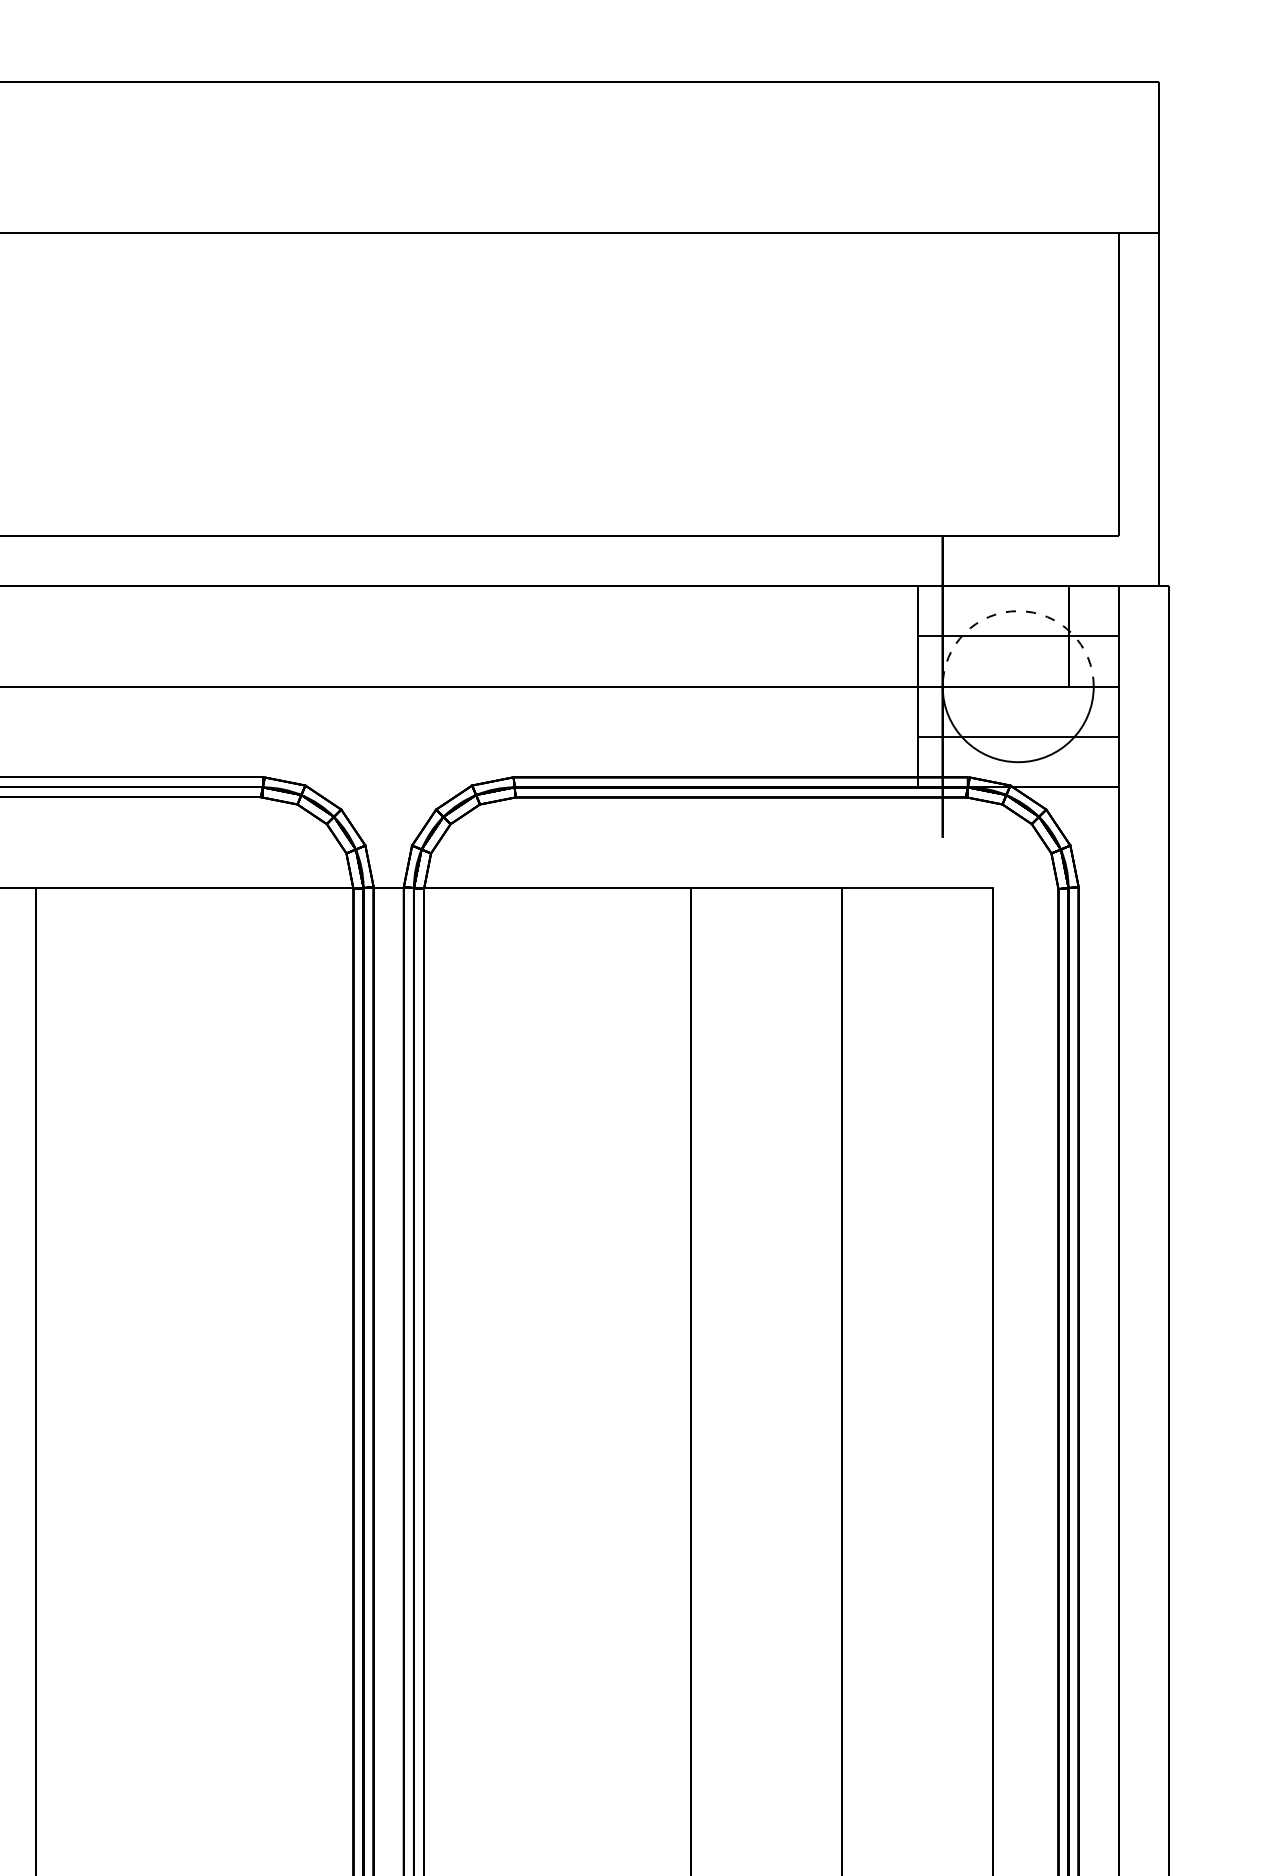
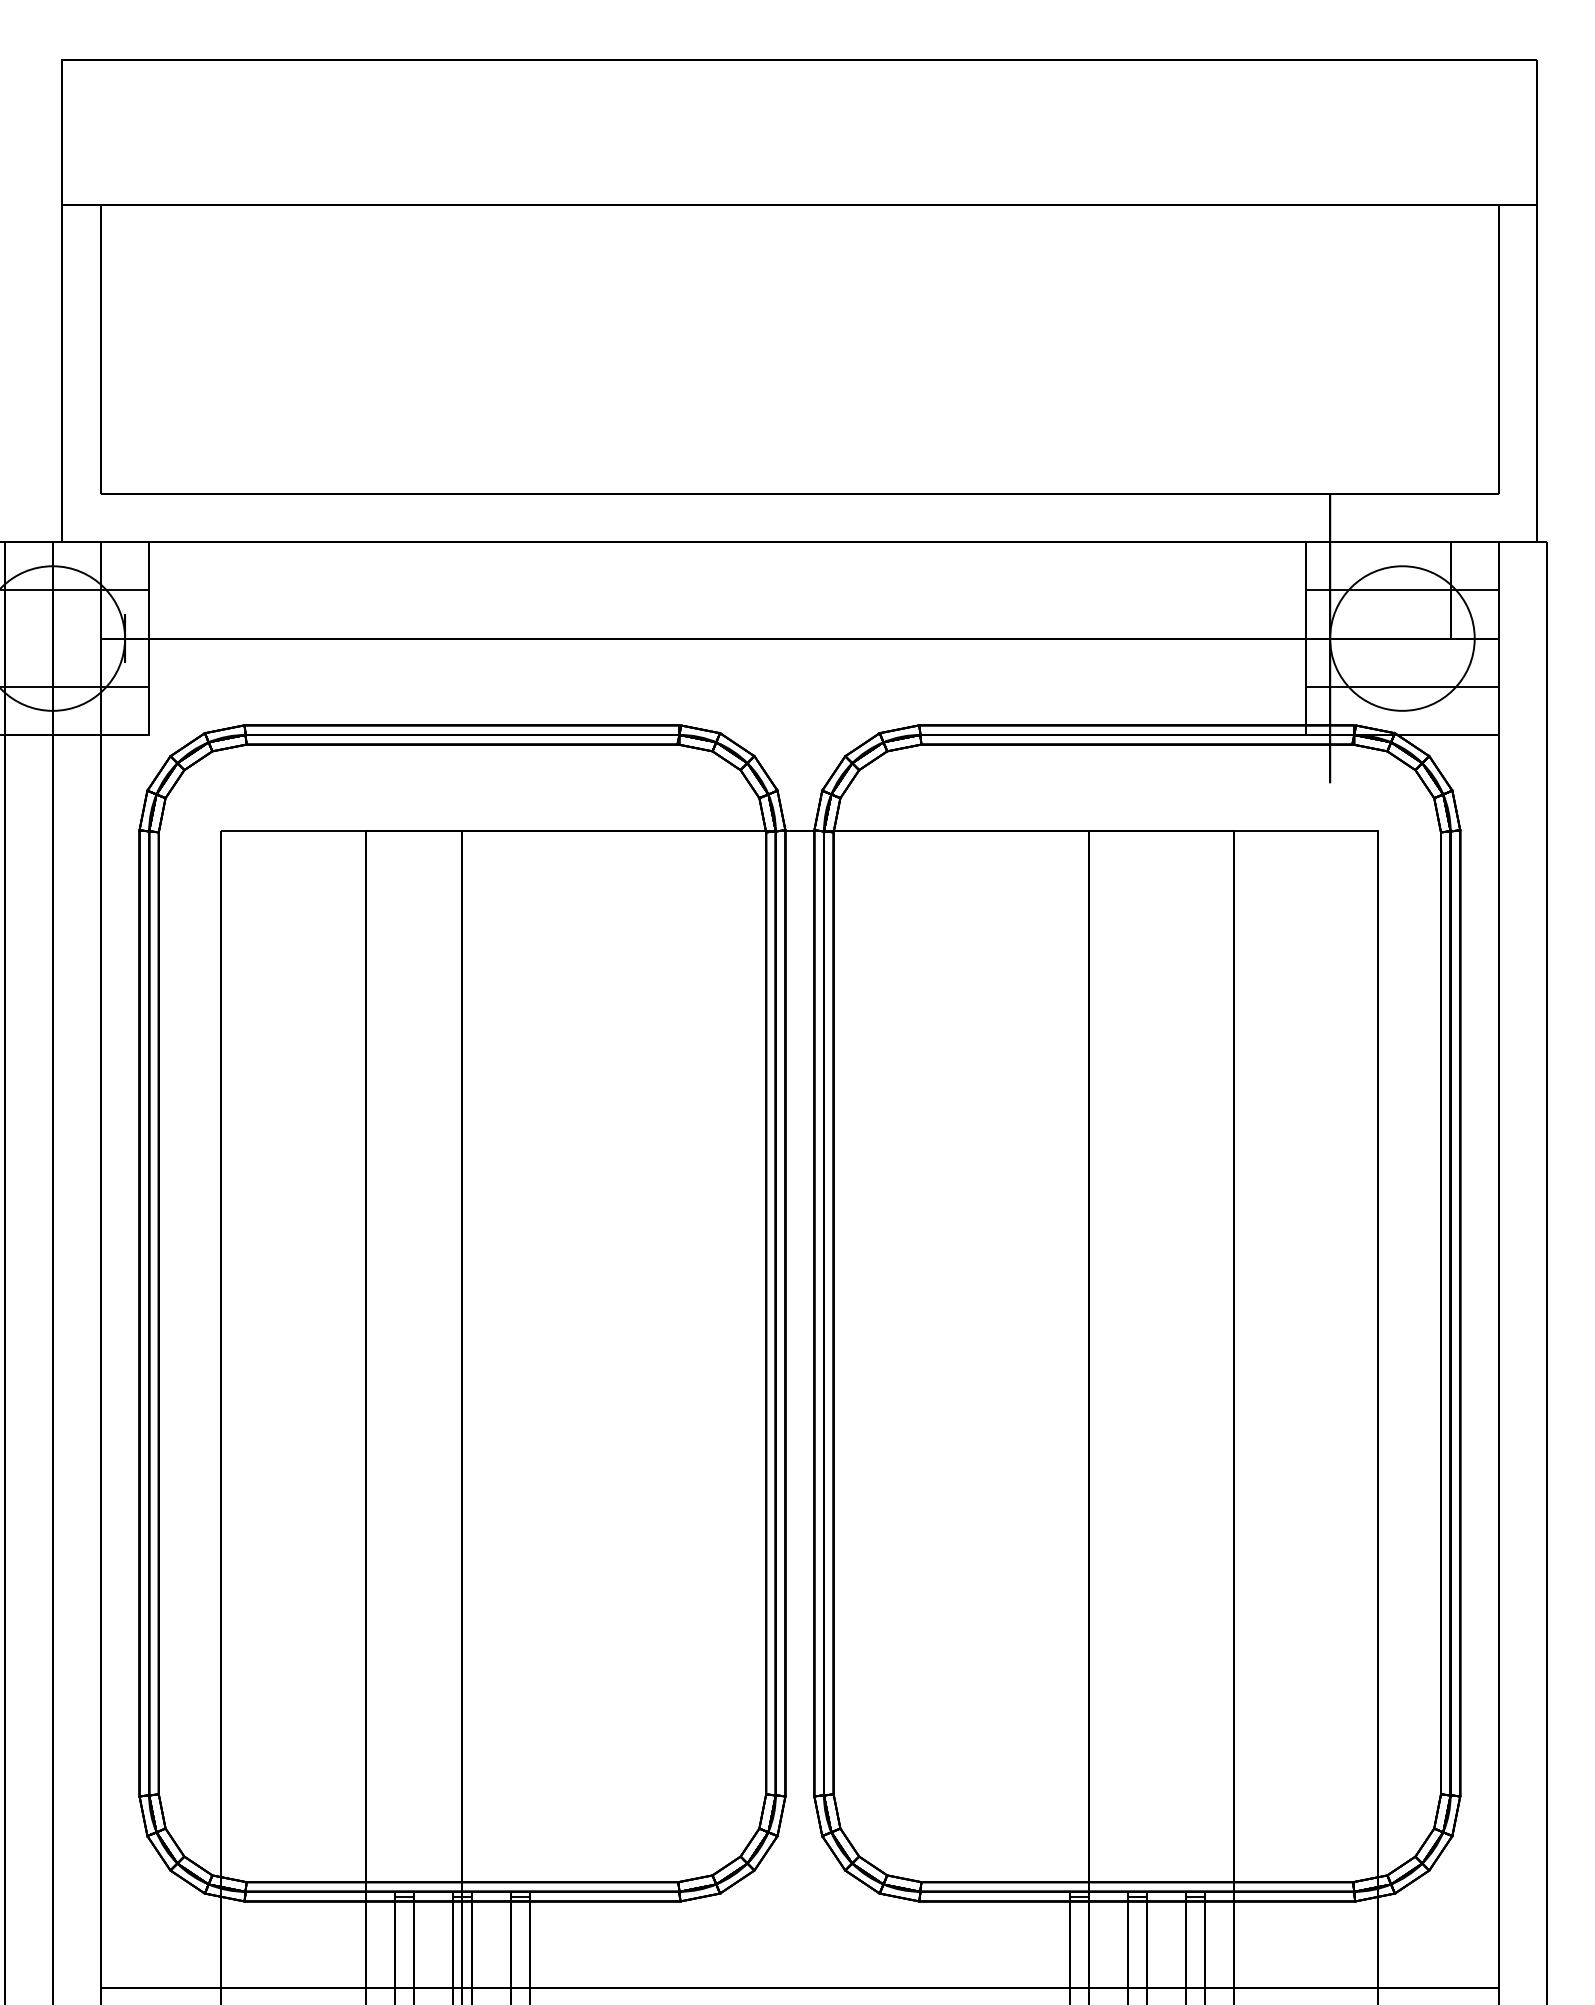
arc: (1018, 611) -> (1402, 566), dashed -> solid

